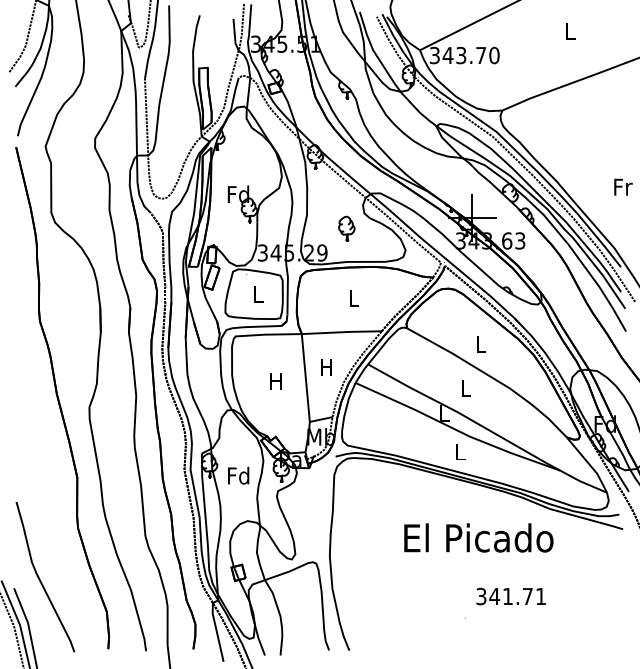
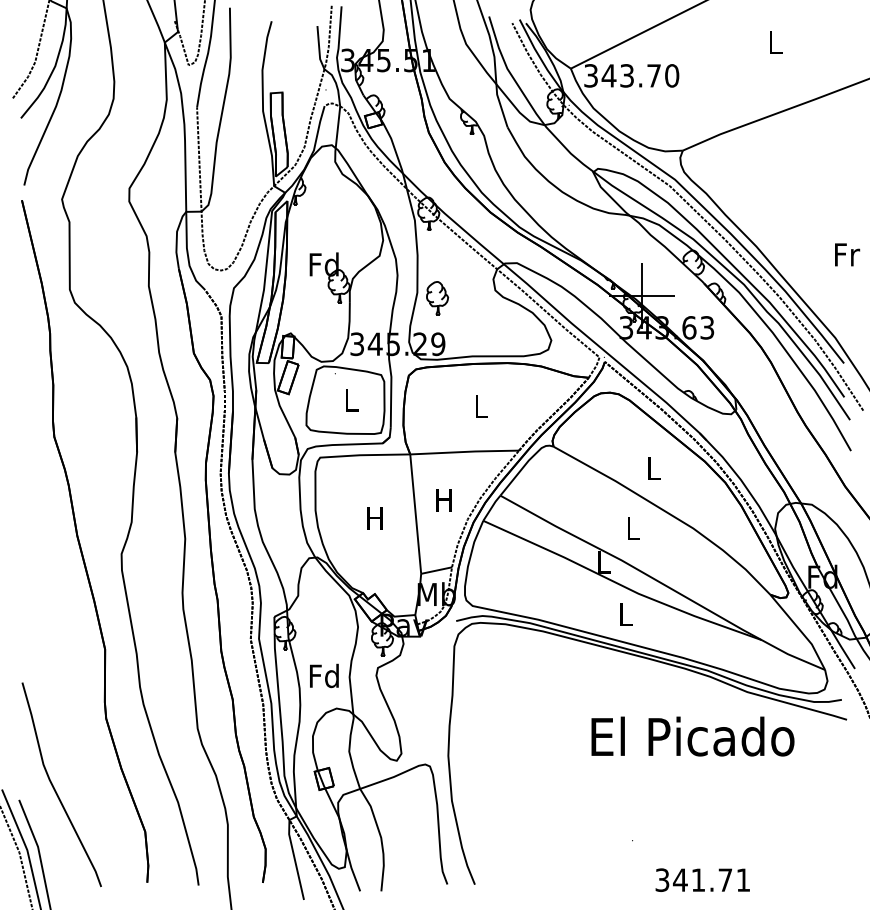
part: (346, 228) -> (437, 298), moved
text: (238, 475) -> (324, 675), moved
text: (478, 537) -> (692, 736), moved
text: (510, 596) -> (702, 879), moved

